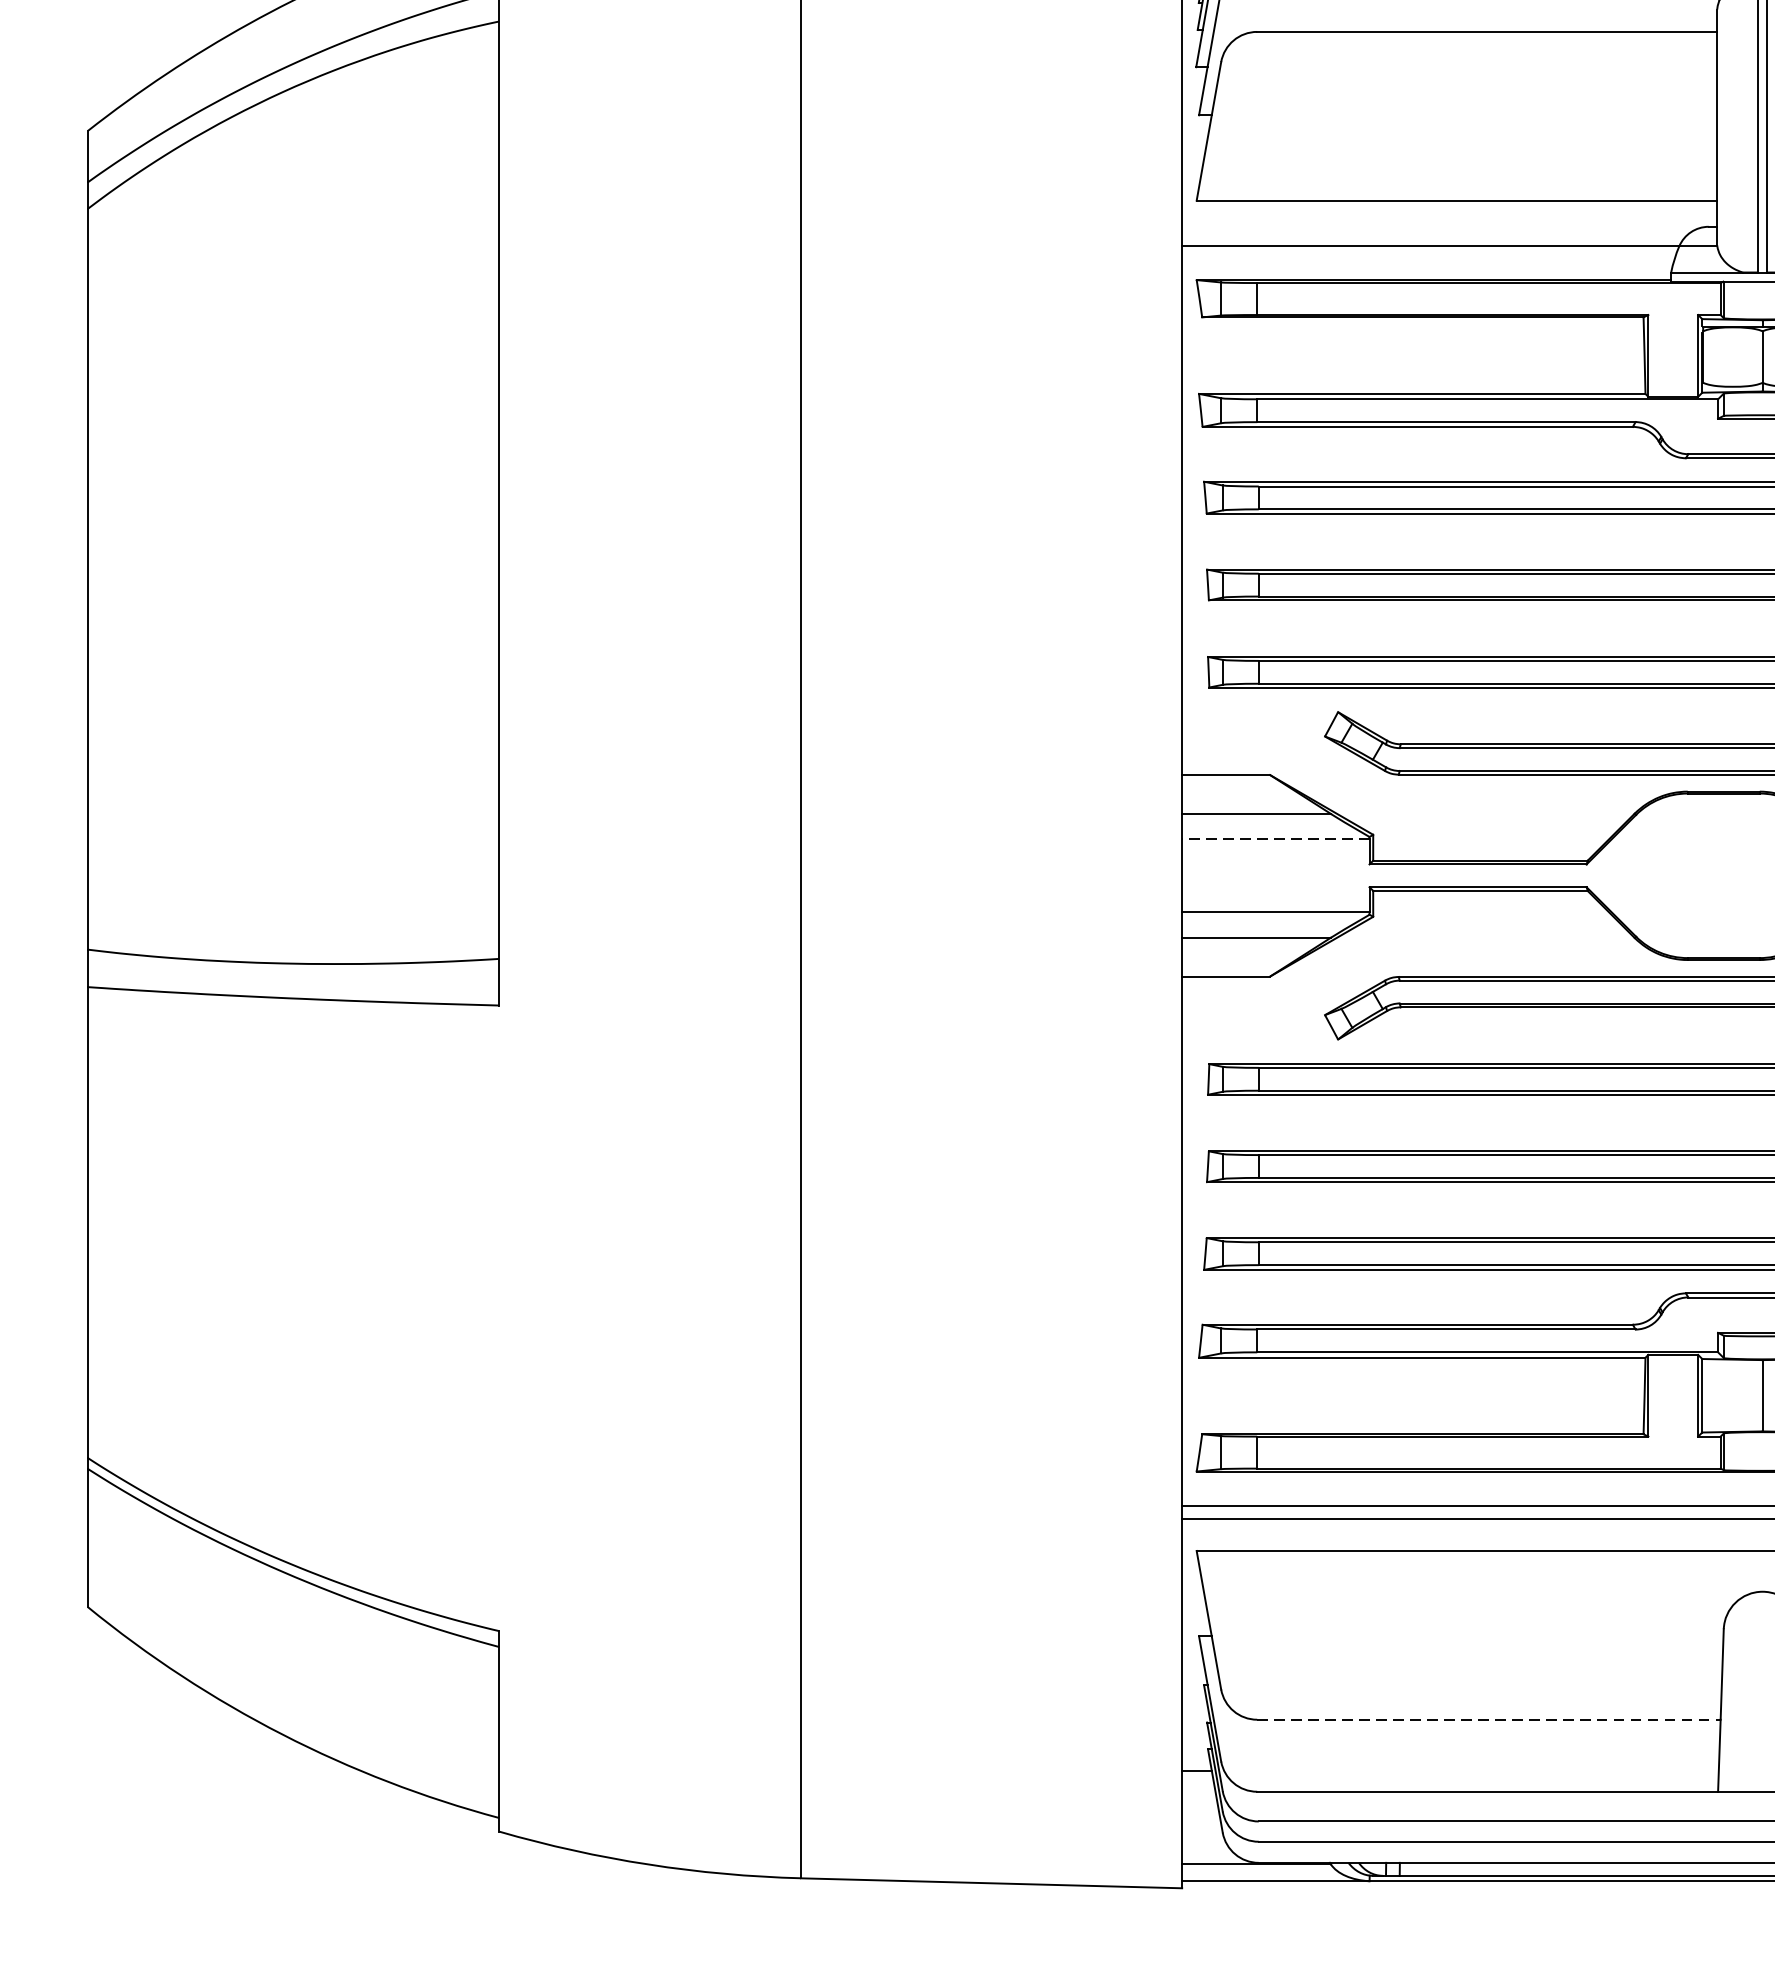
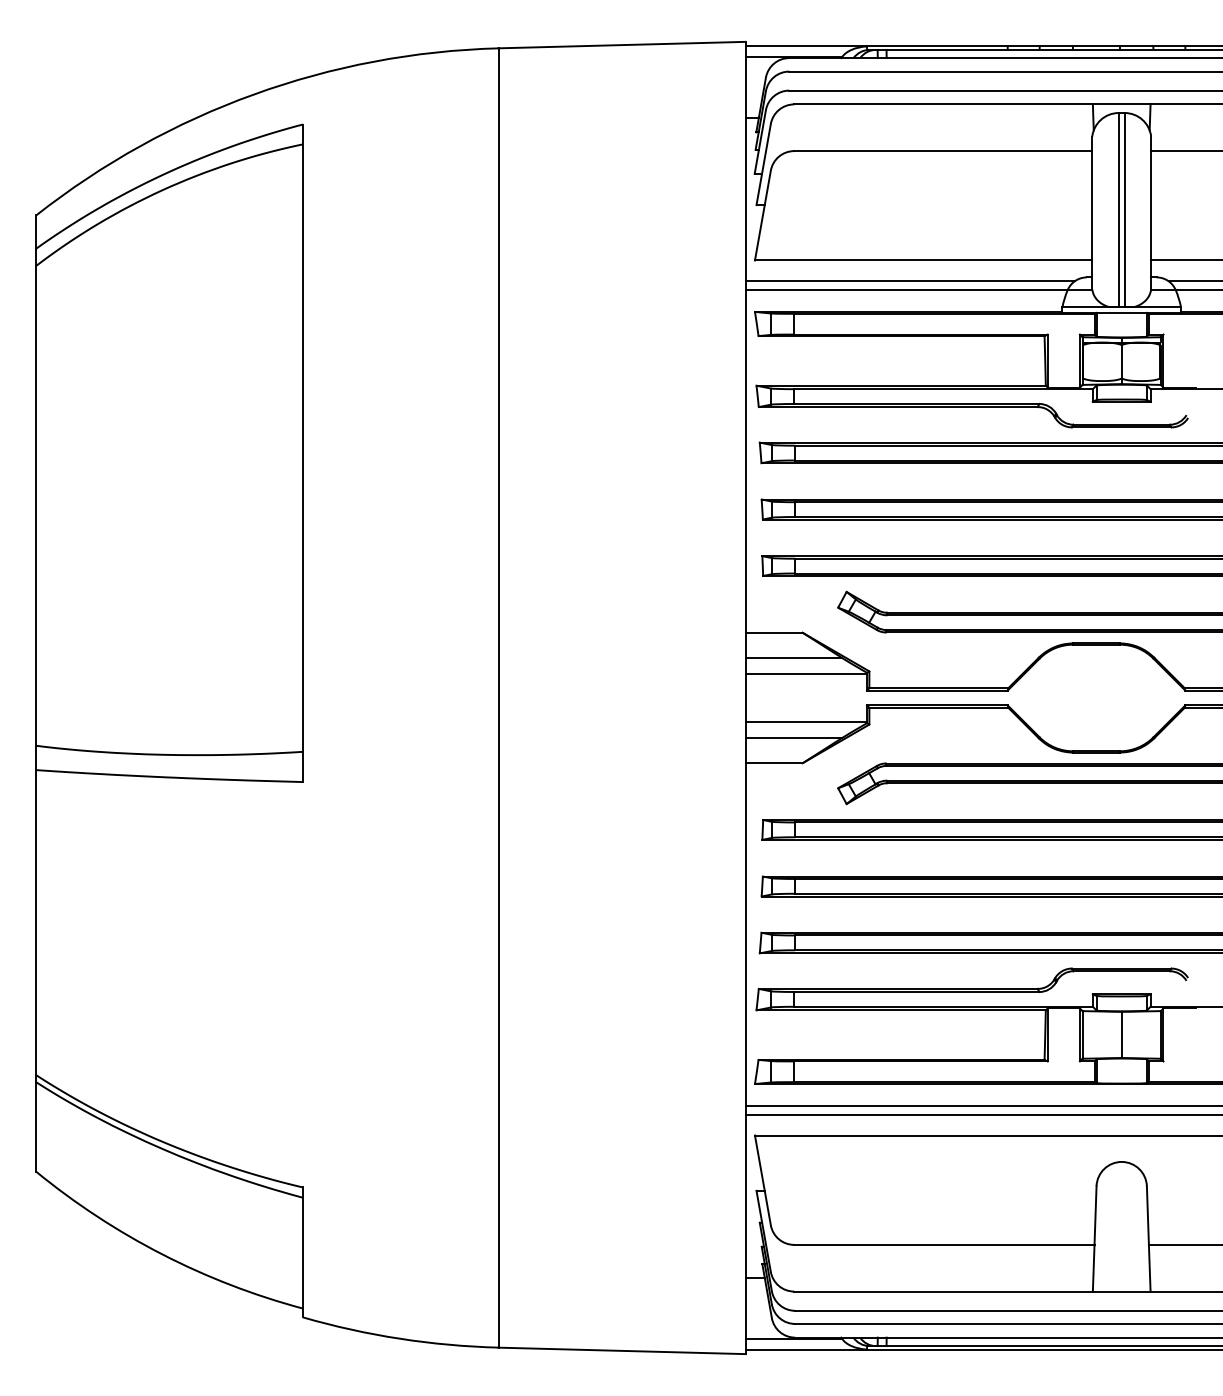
line: (1435, 233) -> (909, 281), added
line: (1276, 839) -> (806, 674), dashed -> solid
line: (1489, 1719) -> (944, 1244), dashed -> solid

